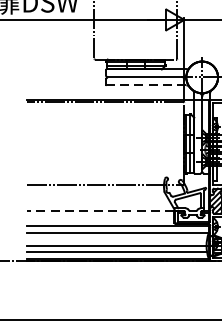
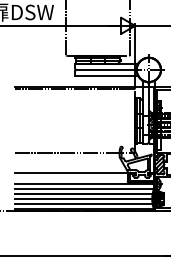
line: (146, 86) -> (106, 76), dashed -> solid
line: (101, 211) -> (71, 172), dashed -> solid
line: (116, 238) -> (83, 193), added

